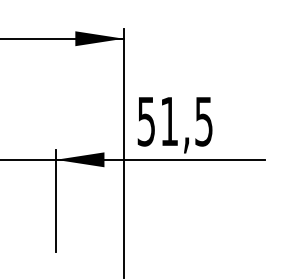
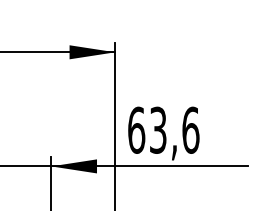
text: (175, 121) -> (163, 130), 51,5 -> 63,6

